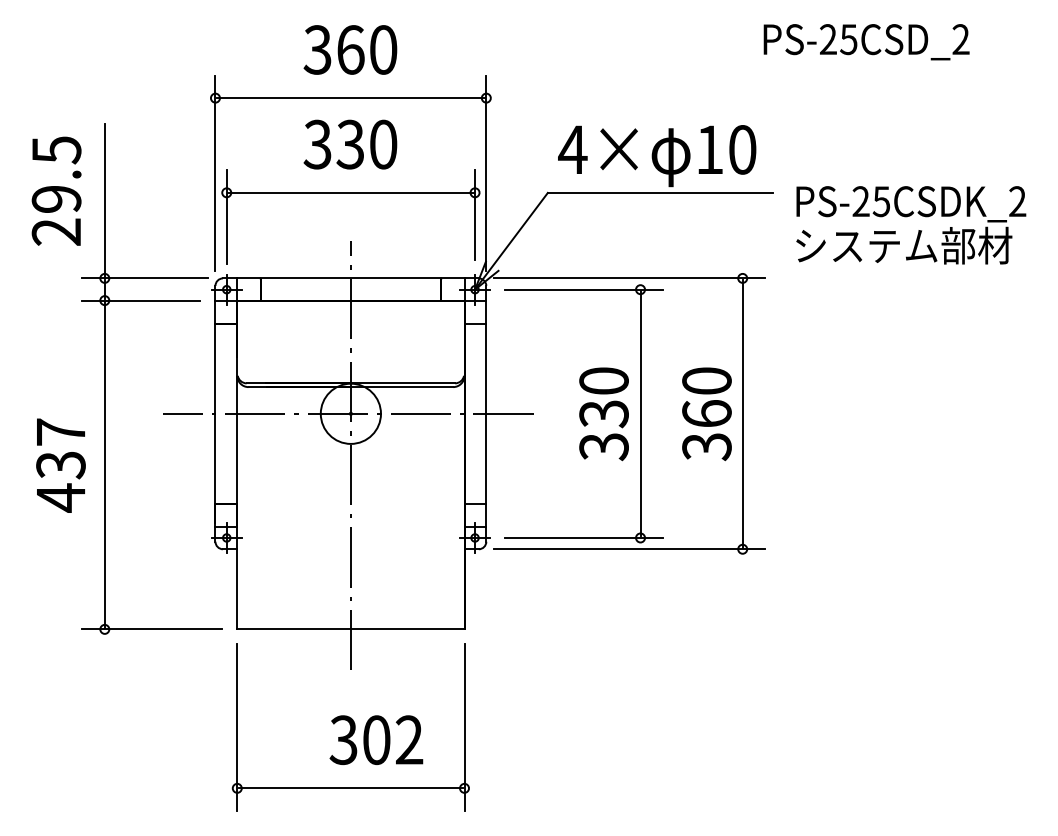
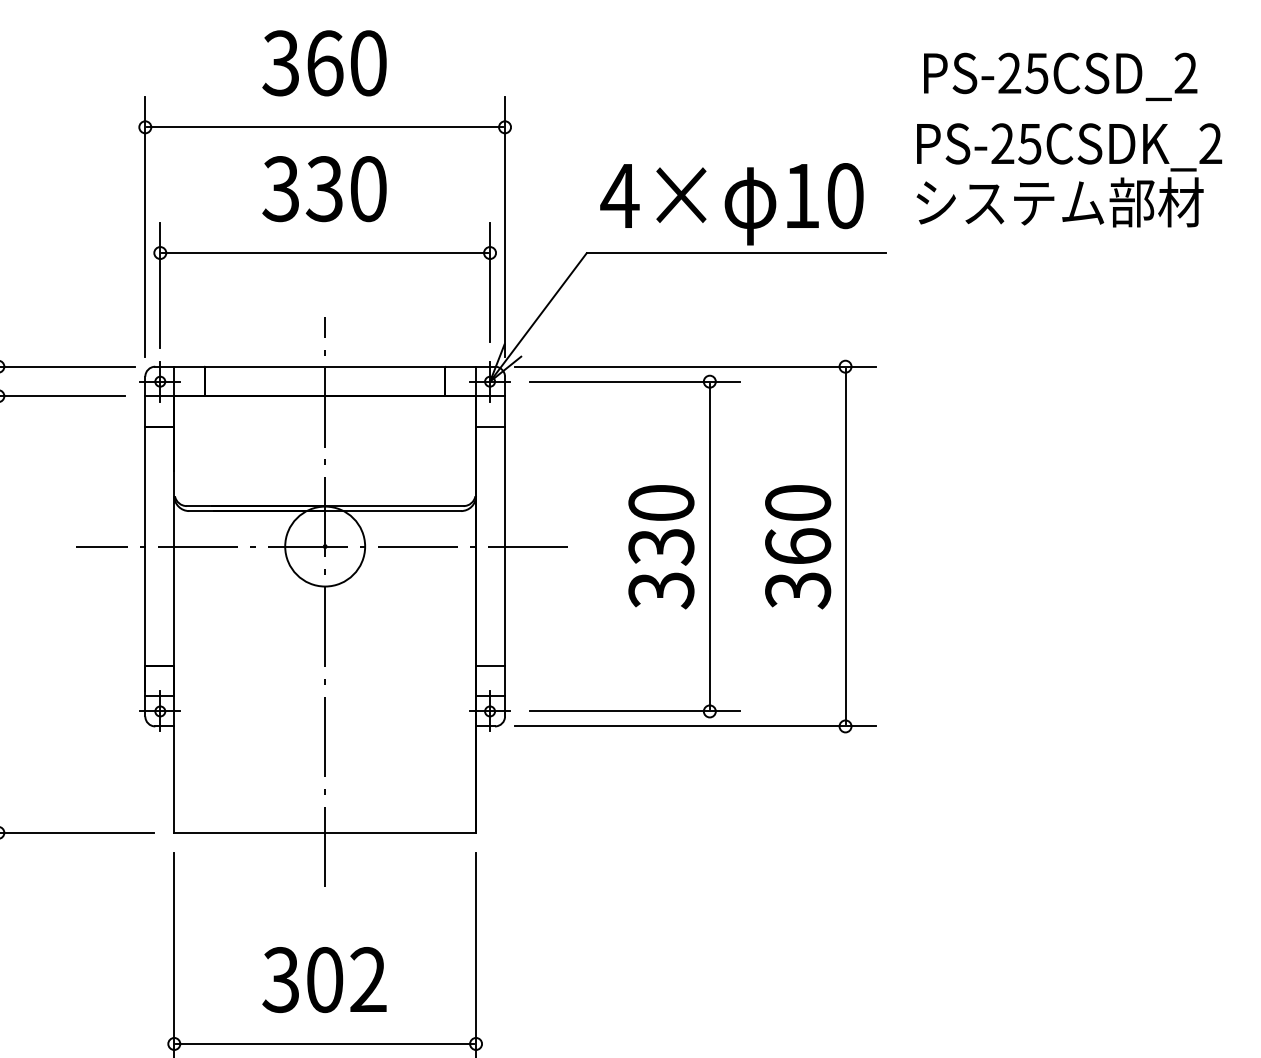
text: (866, 42) -> (1060, 77), moved
text: (911, 225) -> (1069, 175), moved
text: (376, 739) -> (324, 979), moved

